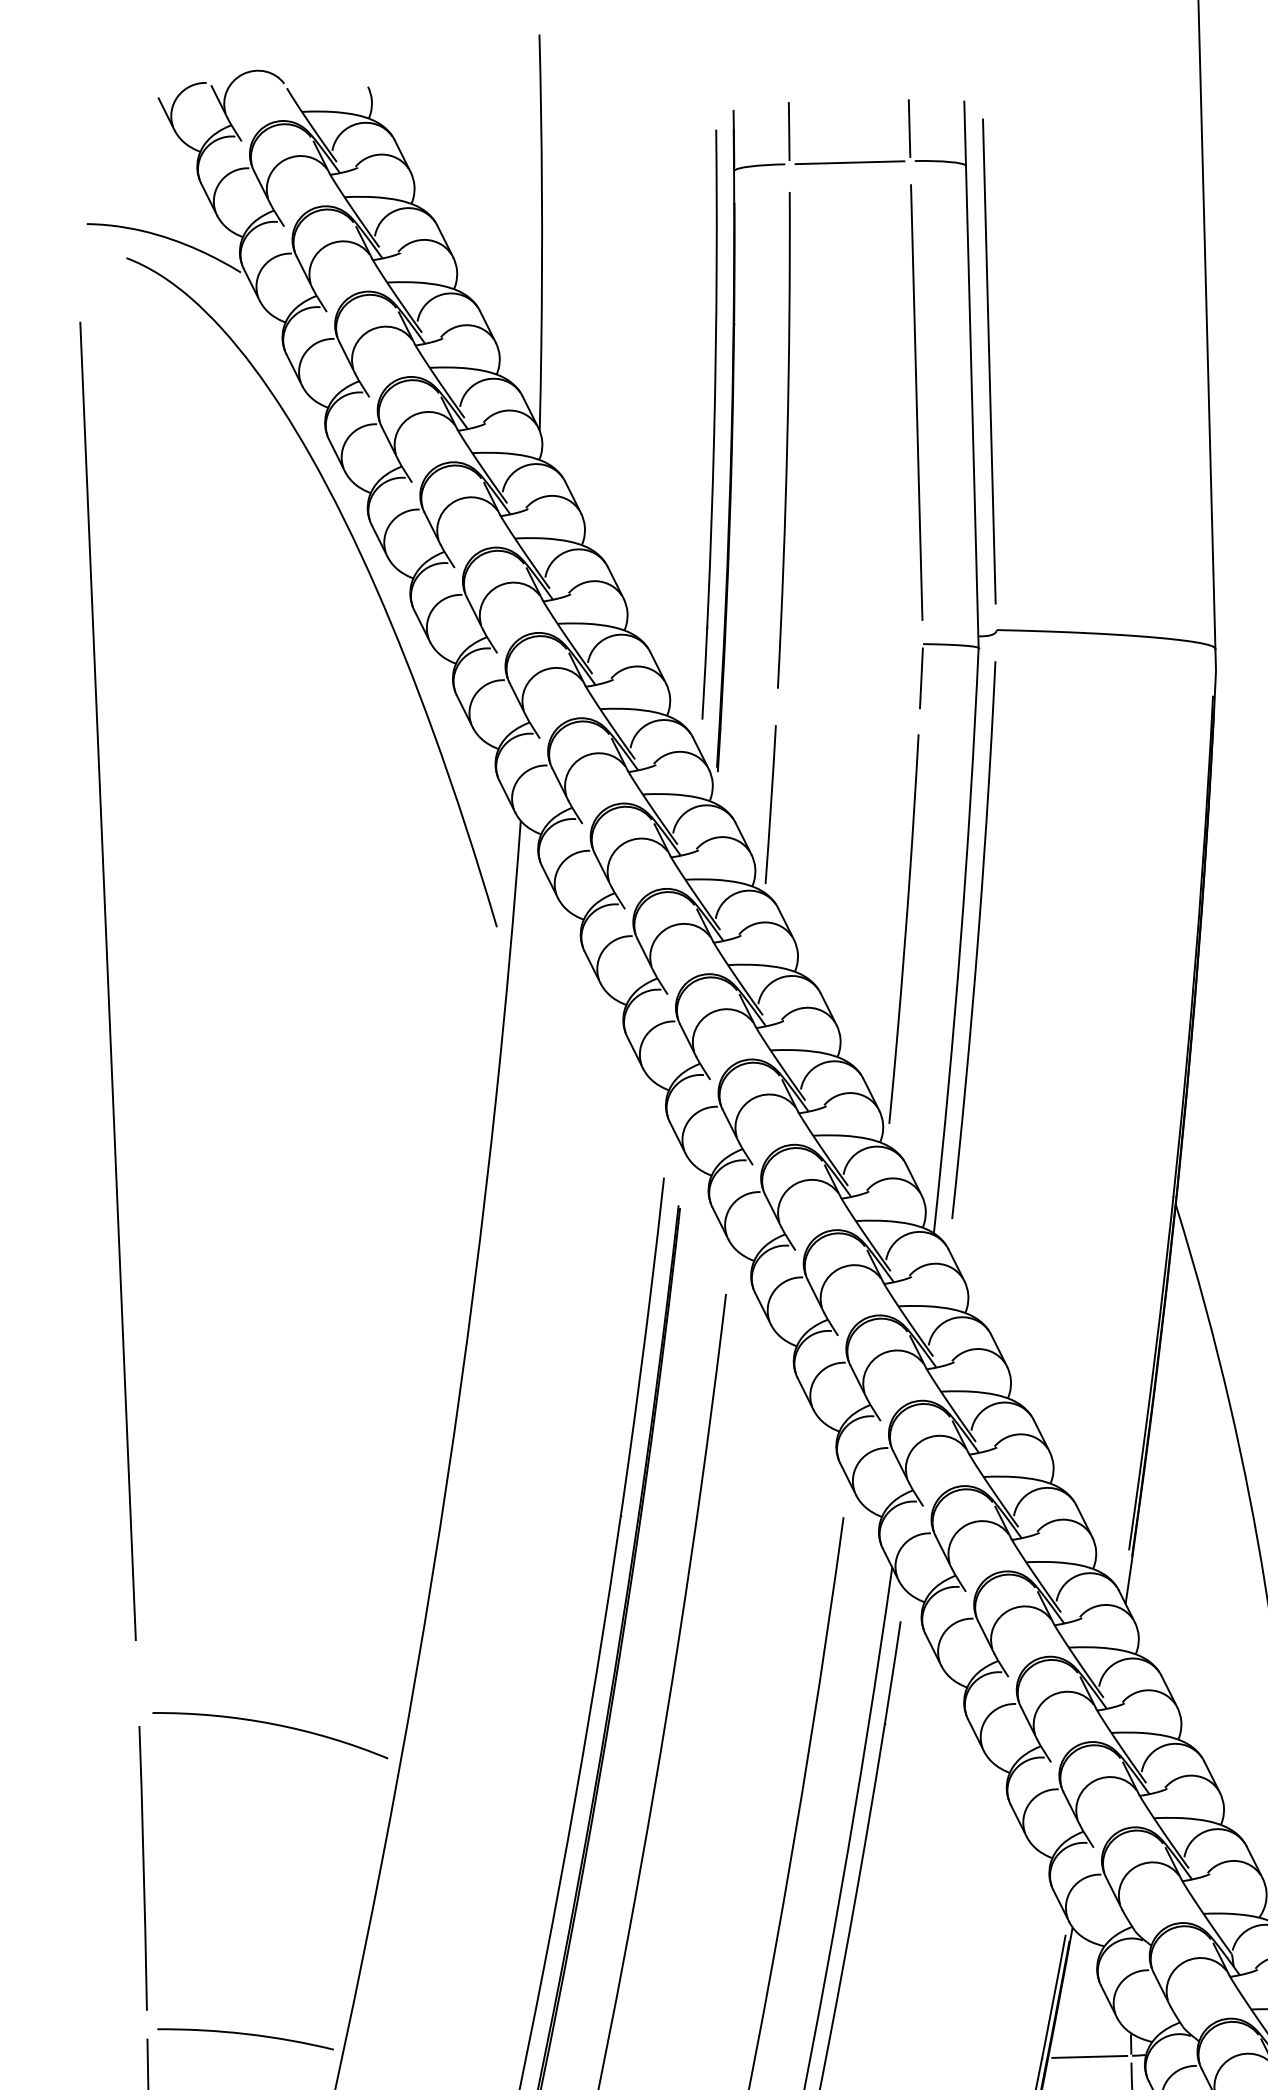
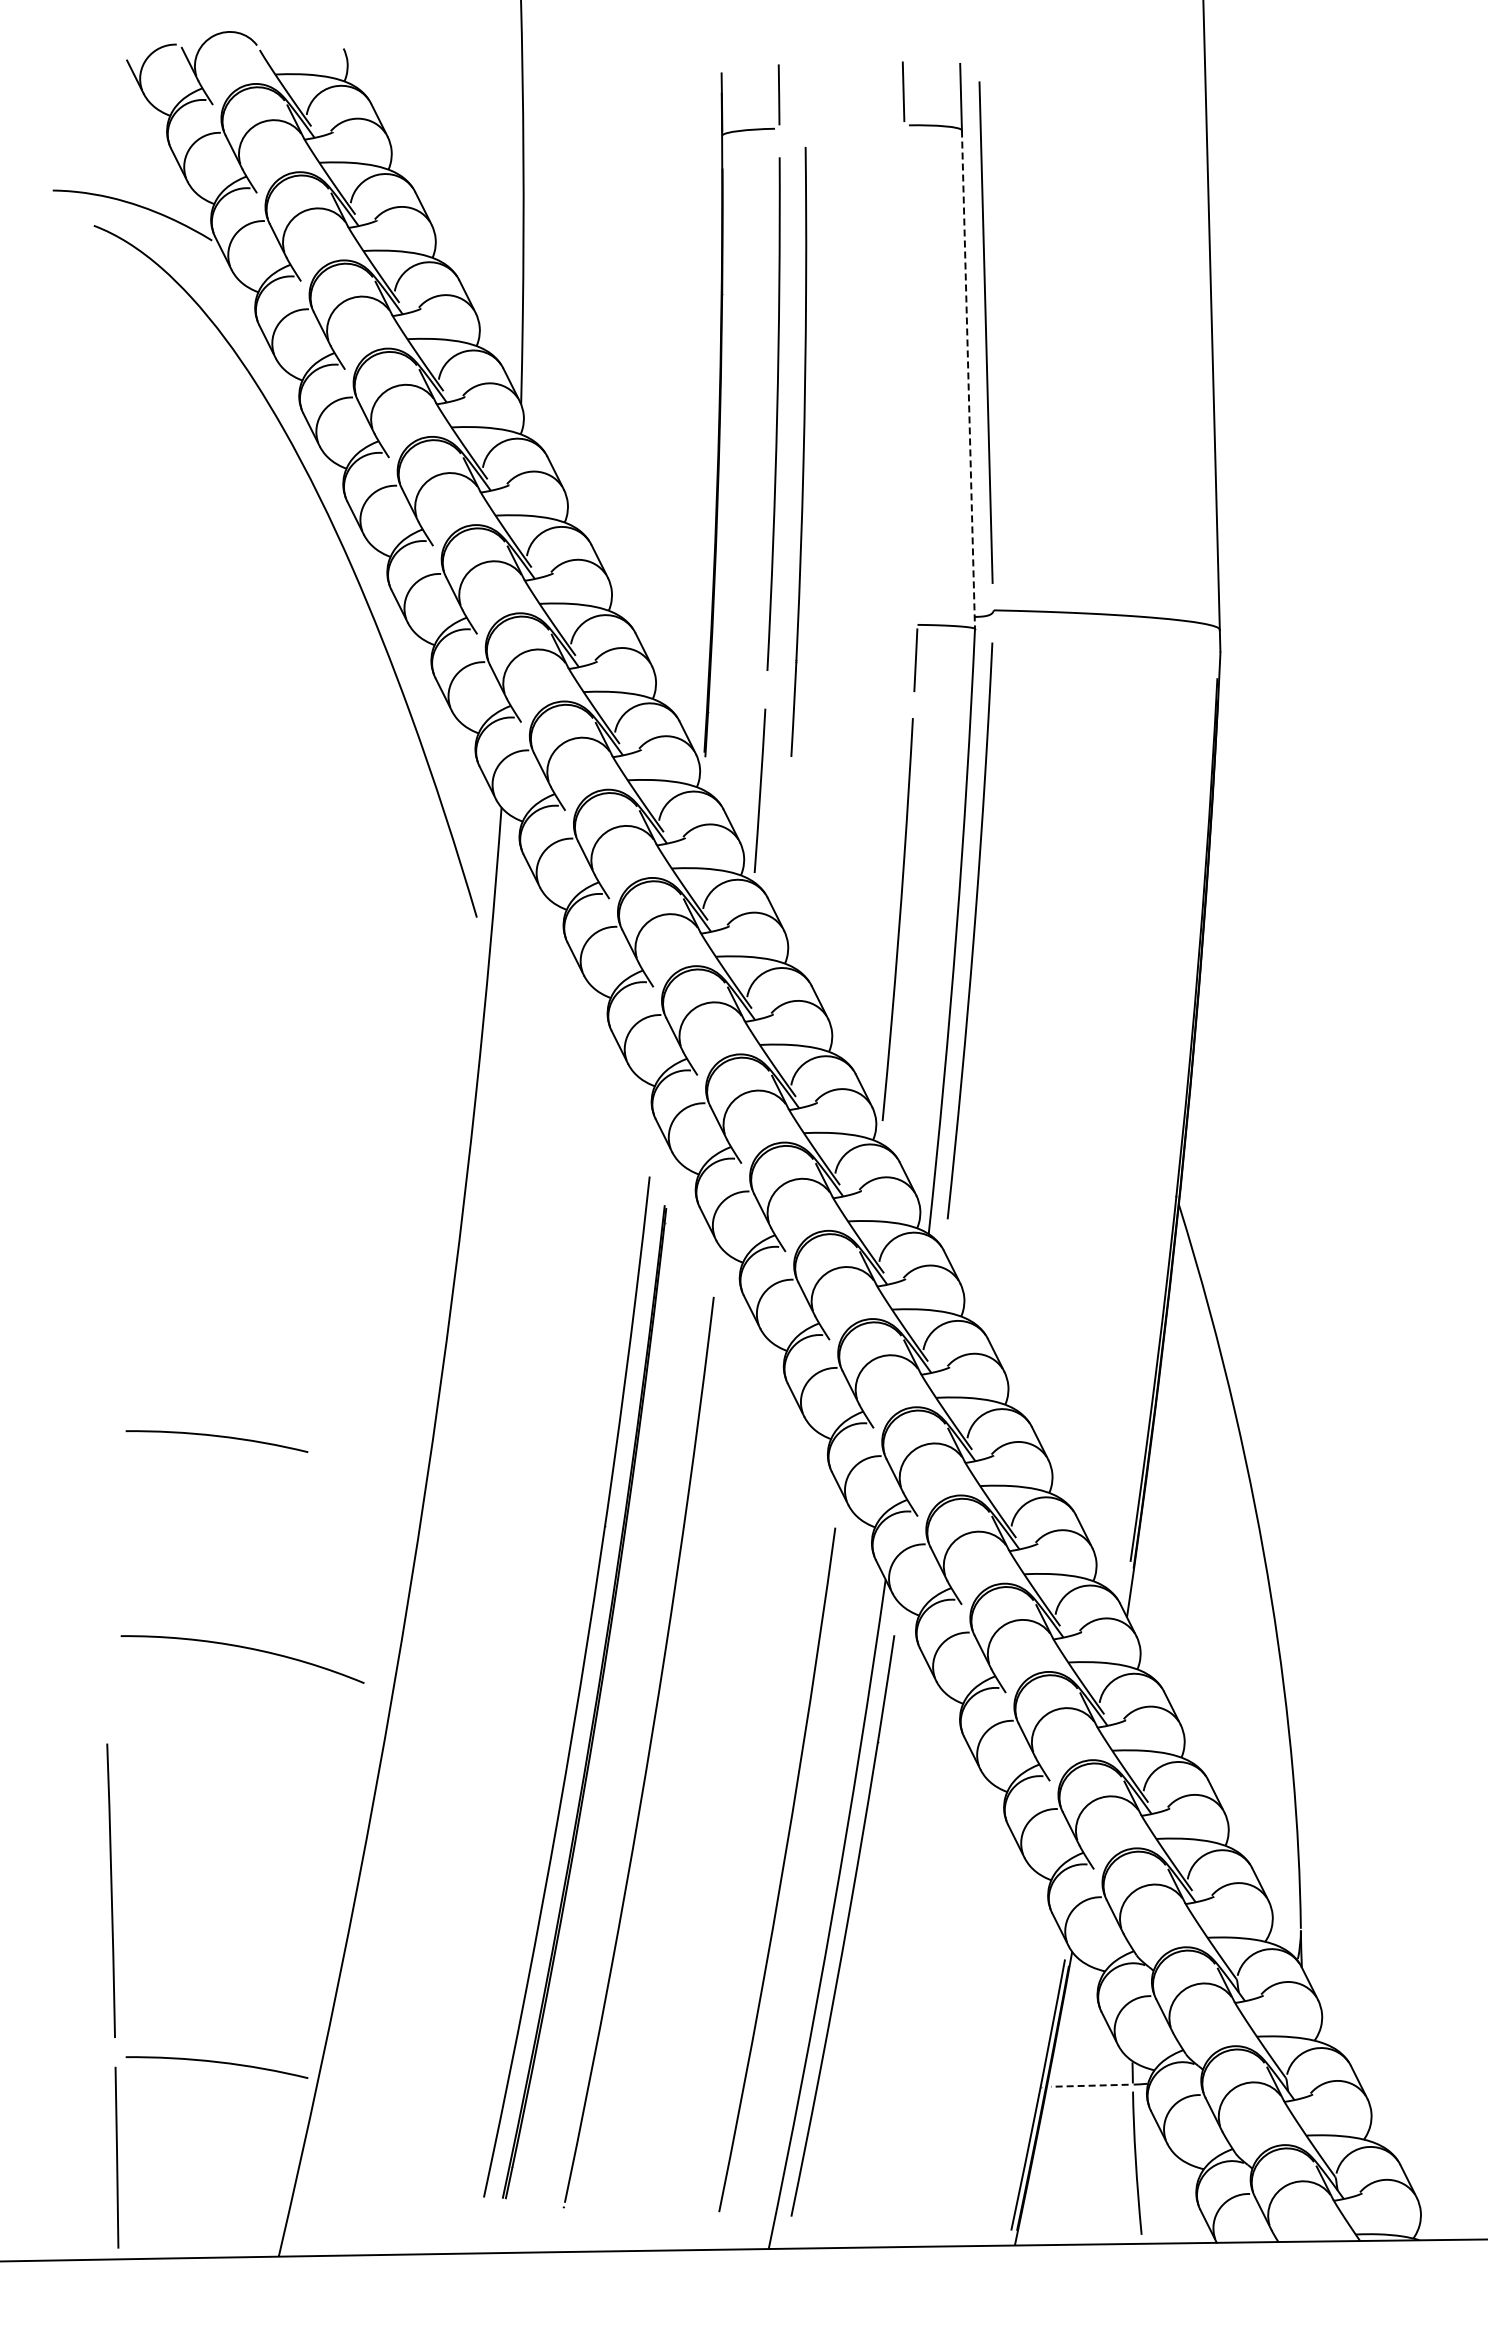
line: (849, 162) -> (841, 126), removed
line: (916, 401) -> (910, 374), removed
line: (972, 407) -> (968, 380), solid -> dashed
part: (709, 424) -> (798, 451), moved
line: (107, 981) -> (74, 973), removed
curve: (247, 1430) -> (218, 1437), added
curve: (271, 1724) -> (243, 1648), moved
line: (1089, 2056) -> (1089, 2085), solid -> dashed

